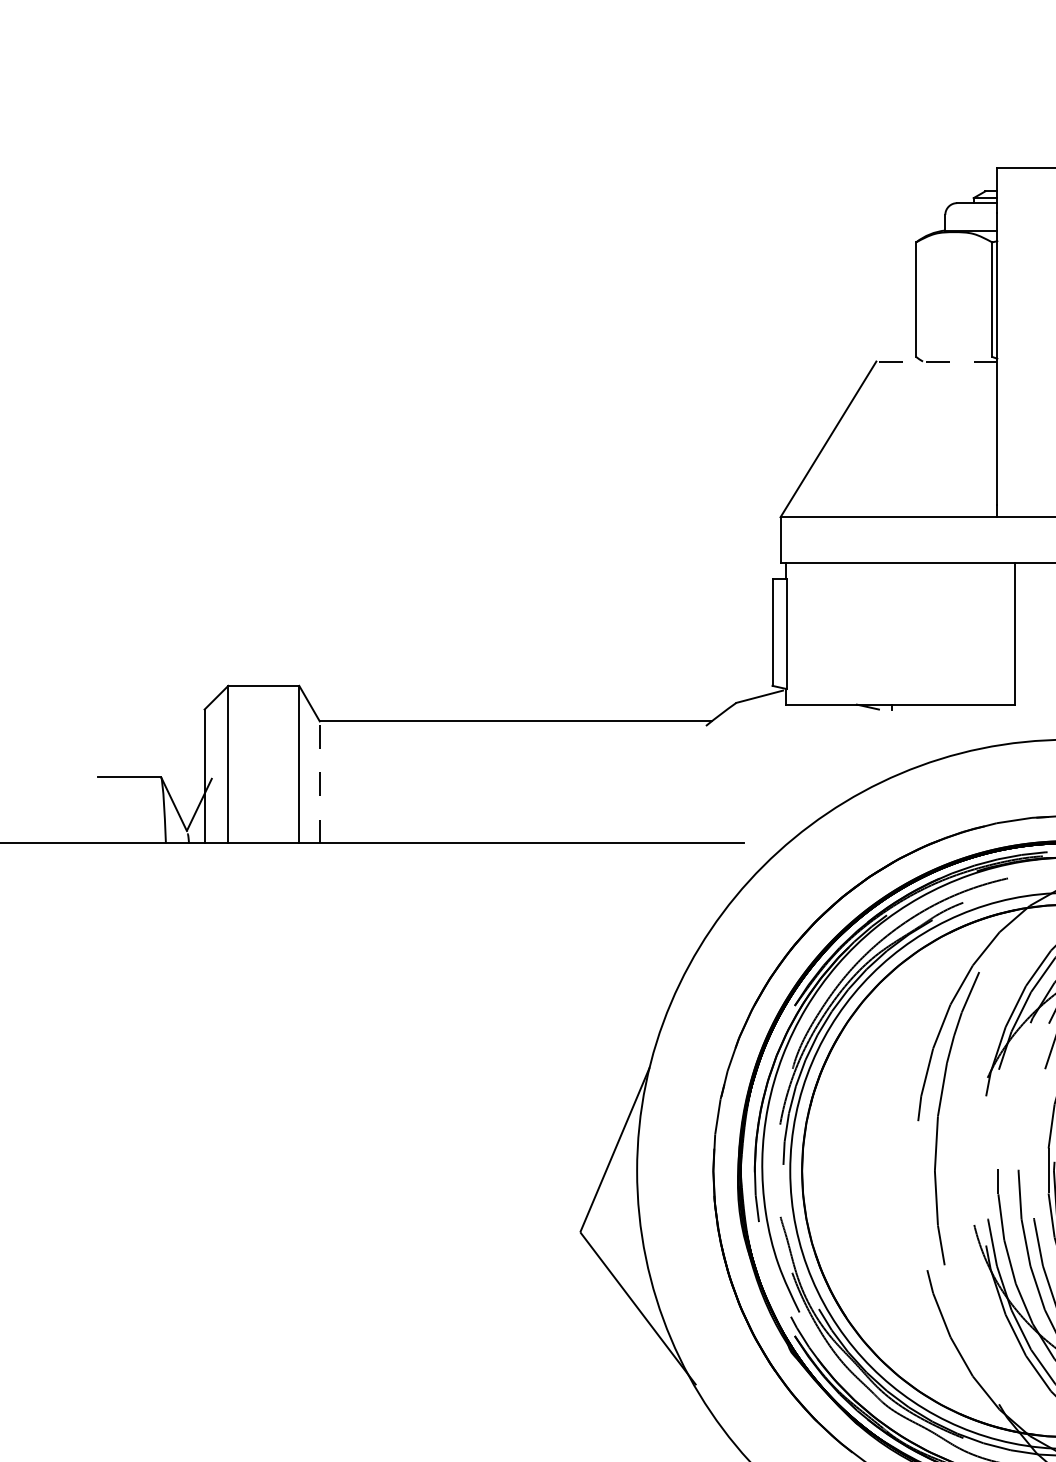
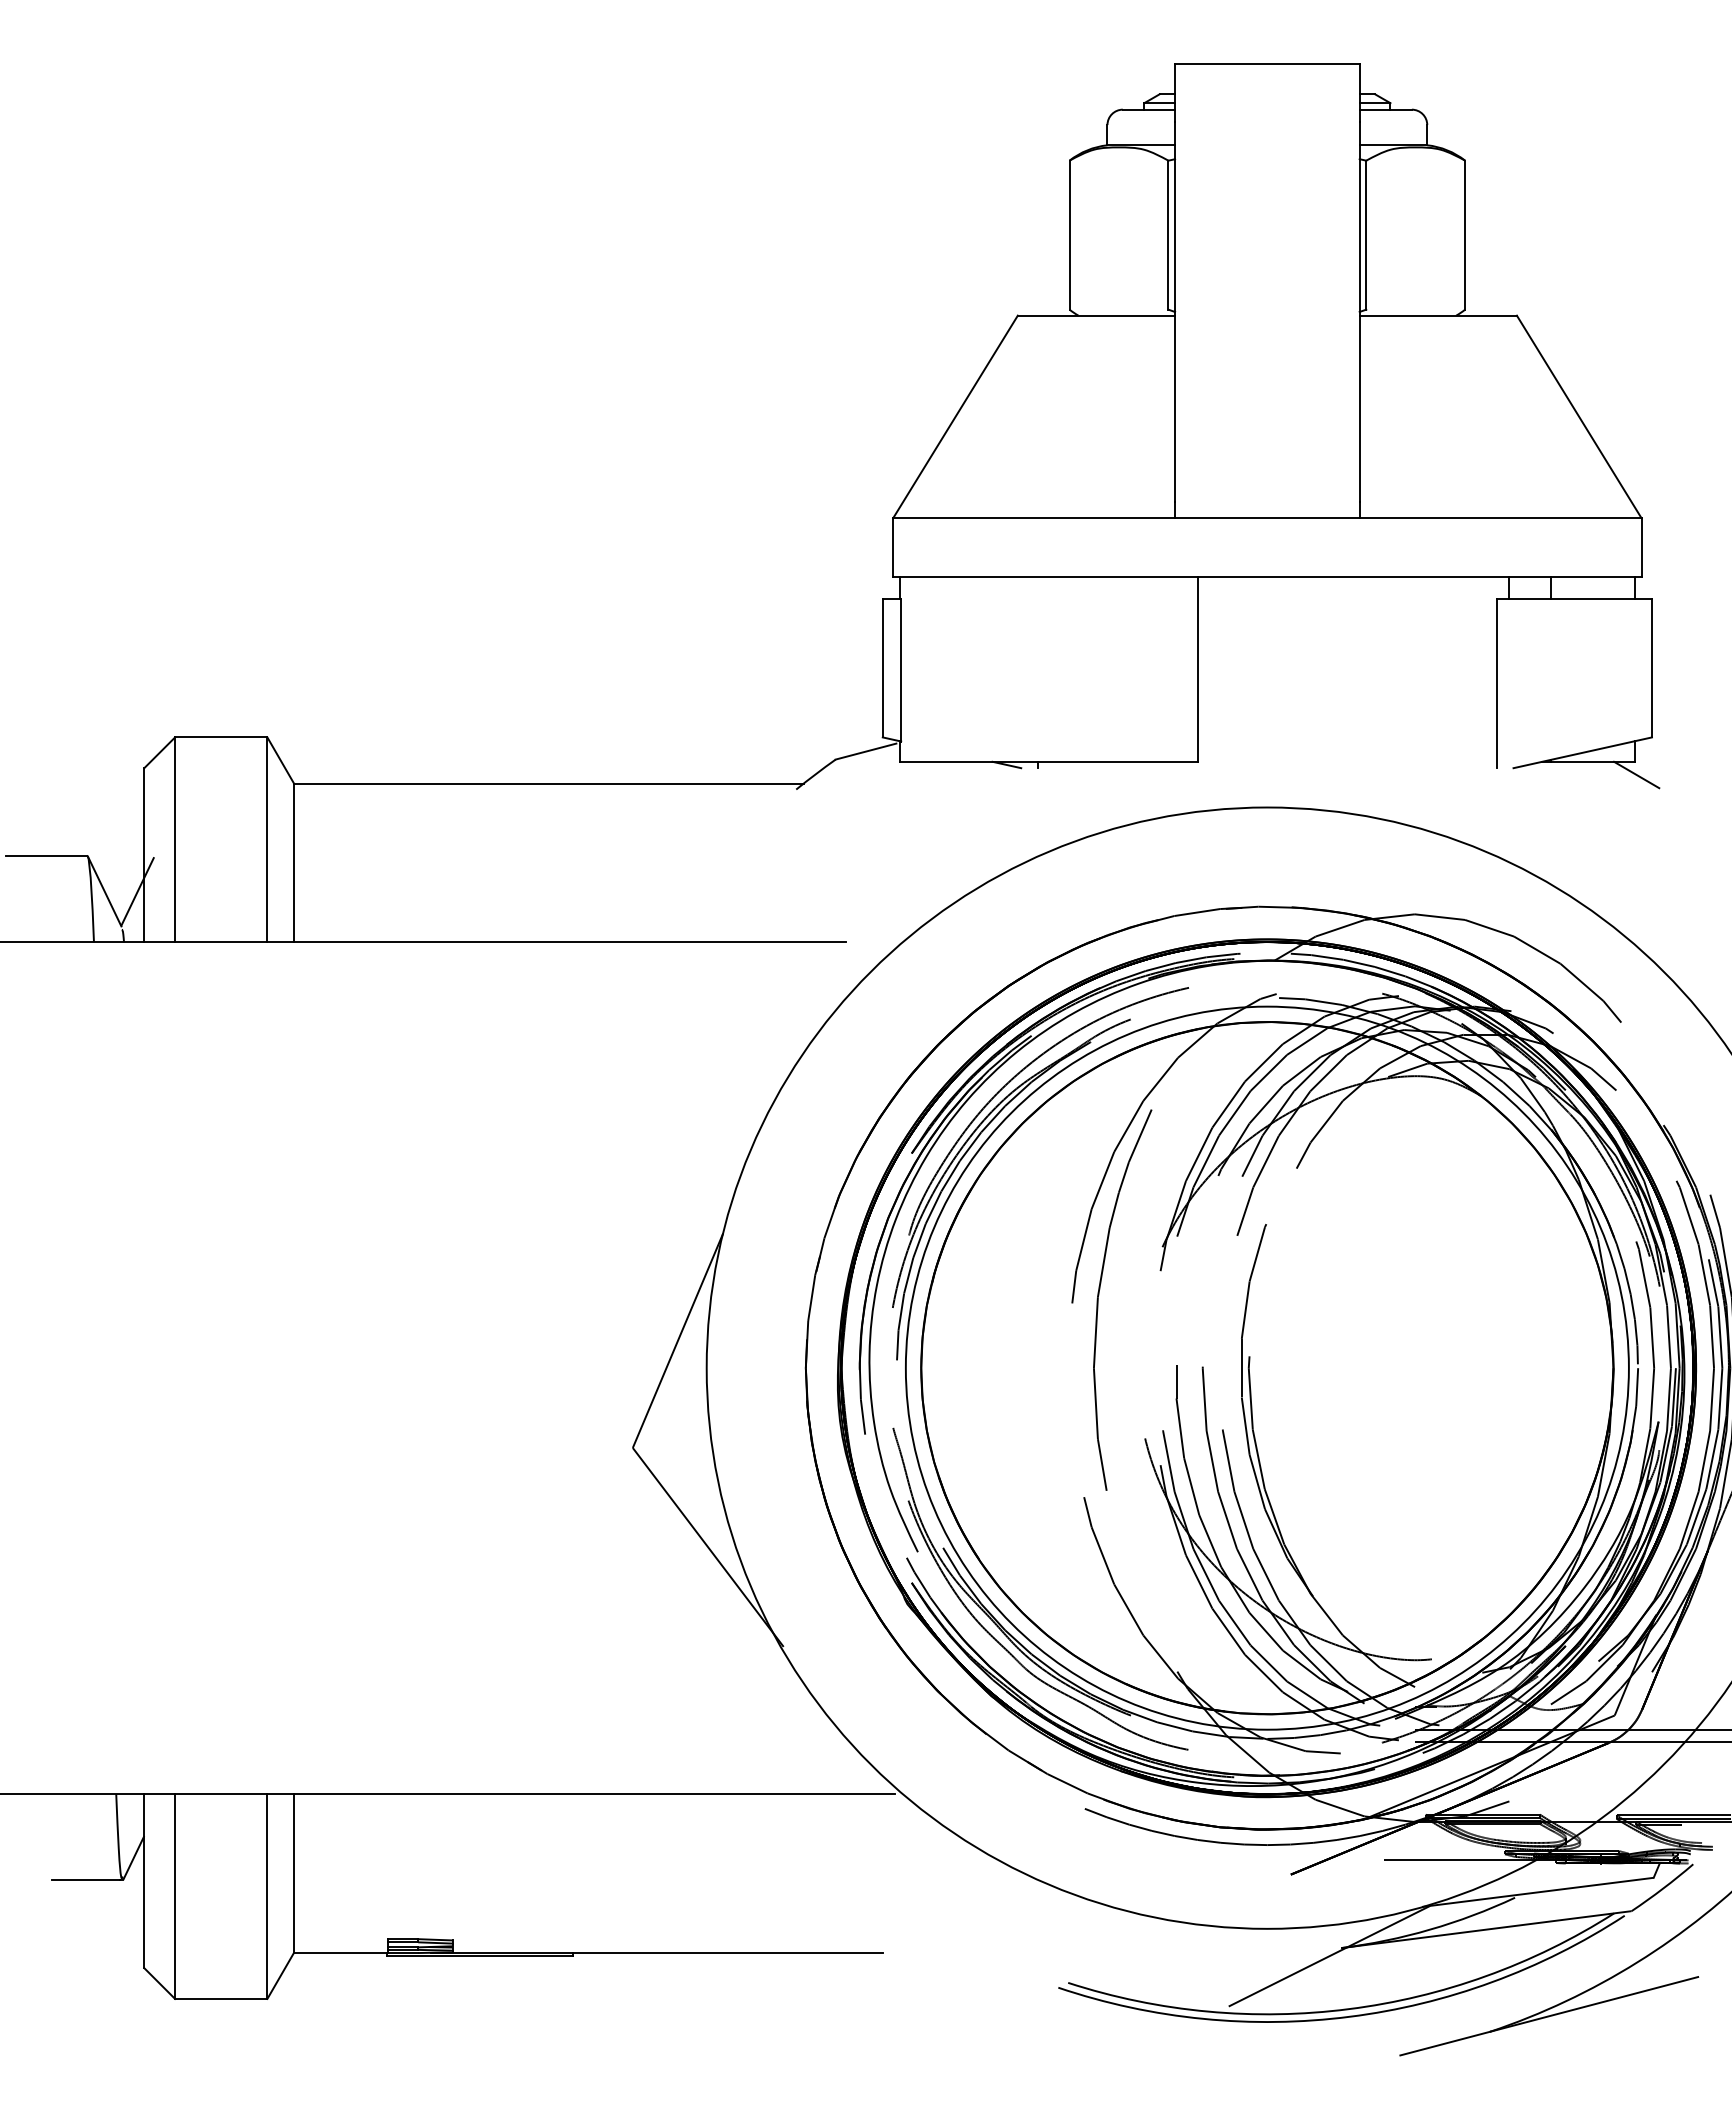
line: (936, 361) -> (1096, 315), dashed -> solid
line: (320, 782) -> (294, 862), dashed -> solid

